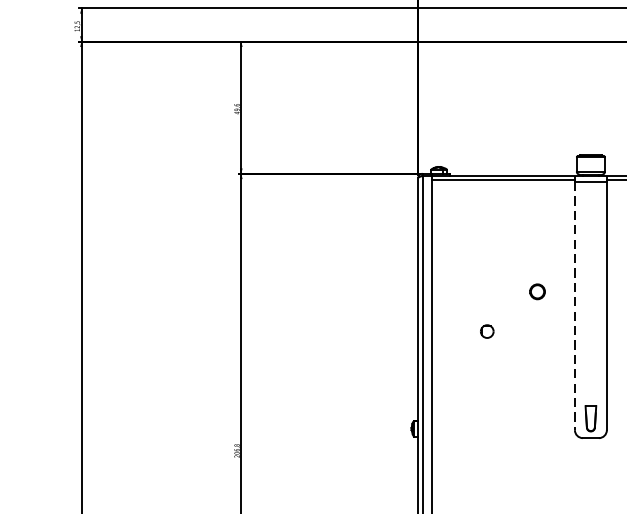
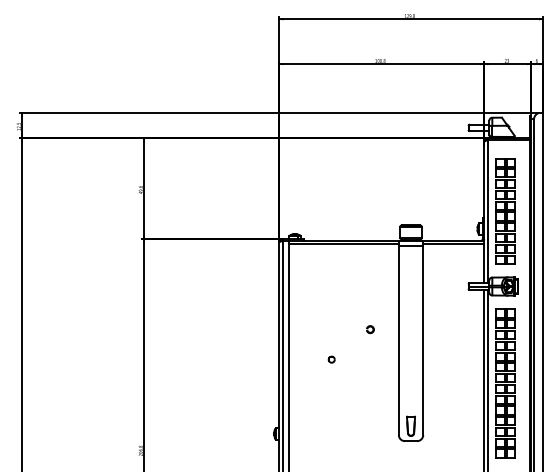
part: (537, 291) -> (370, 329), size x0.62
line: (574, 306) -> (398, 340), dashed -> solid
part: (486, 331) -> (331, 359), size x0.62

